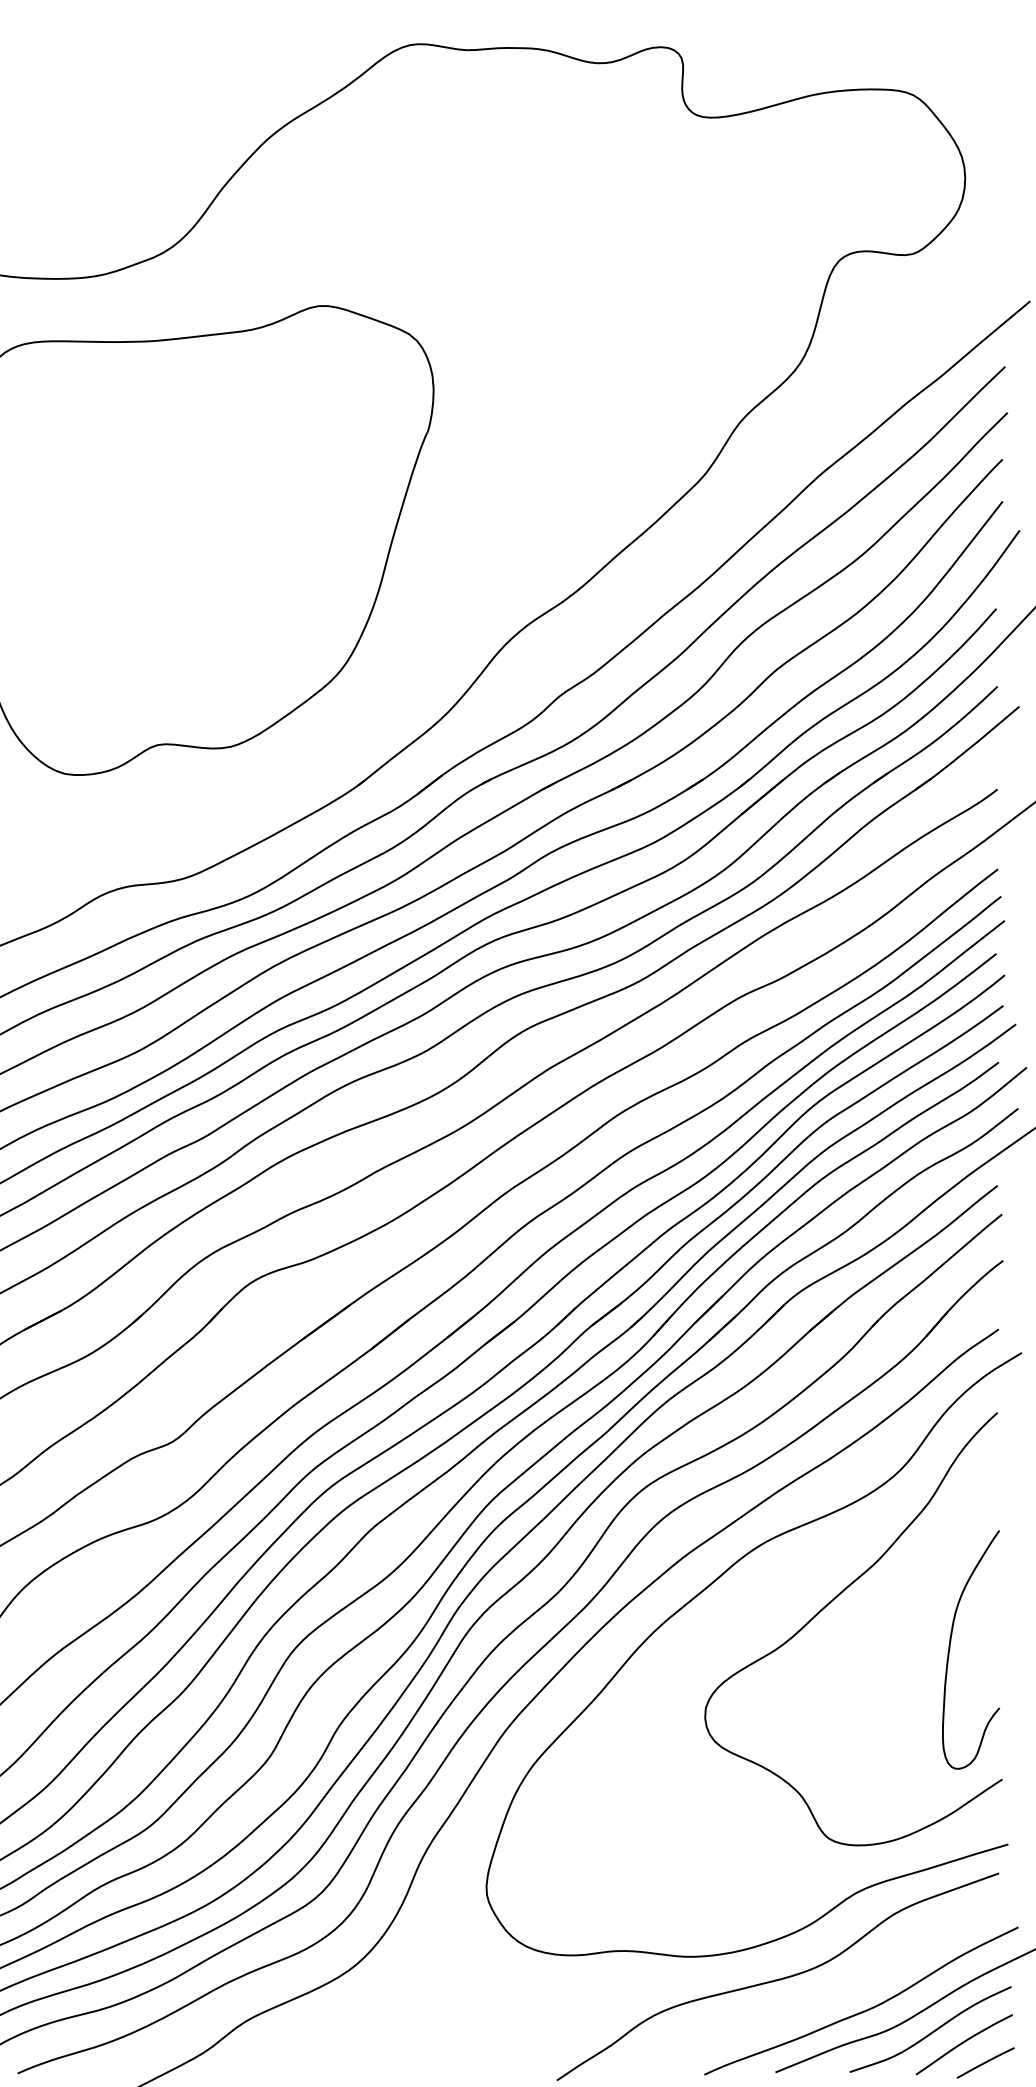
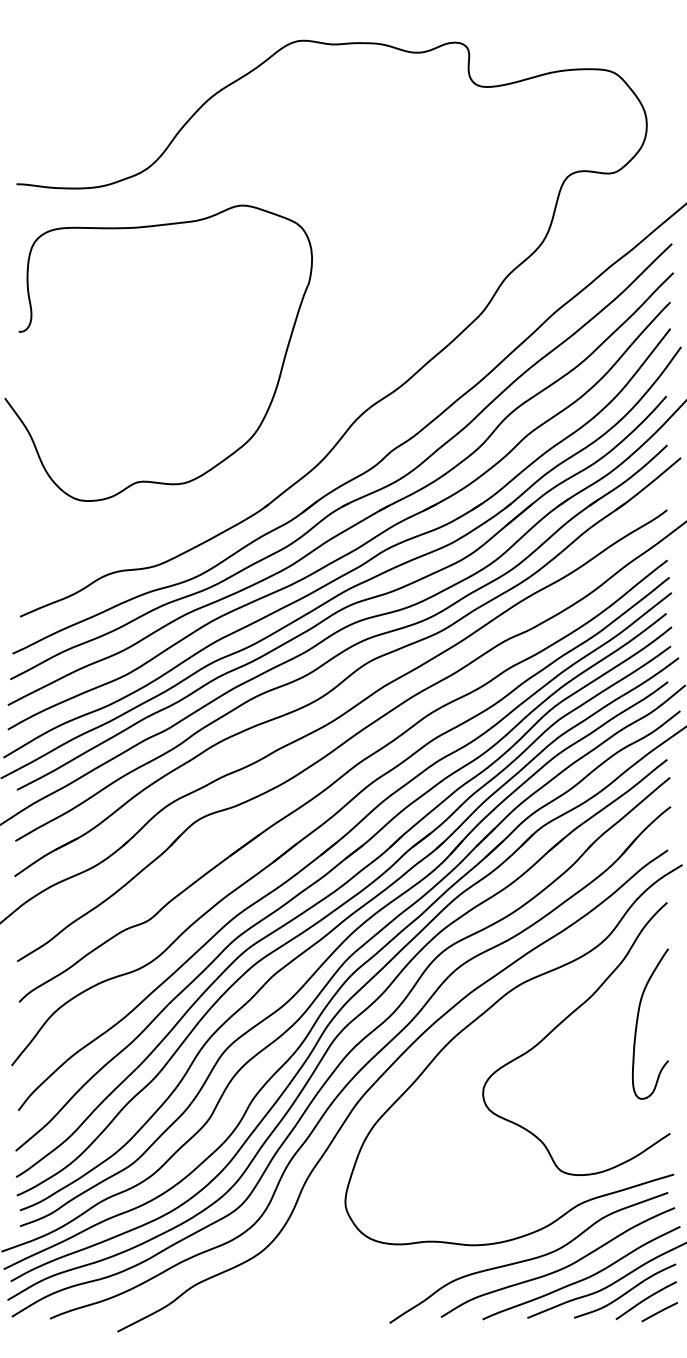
curve: (951, 1644) -> (638, 1020), moved
curve: (828, 1993) -> (560, 1268), added

